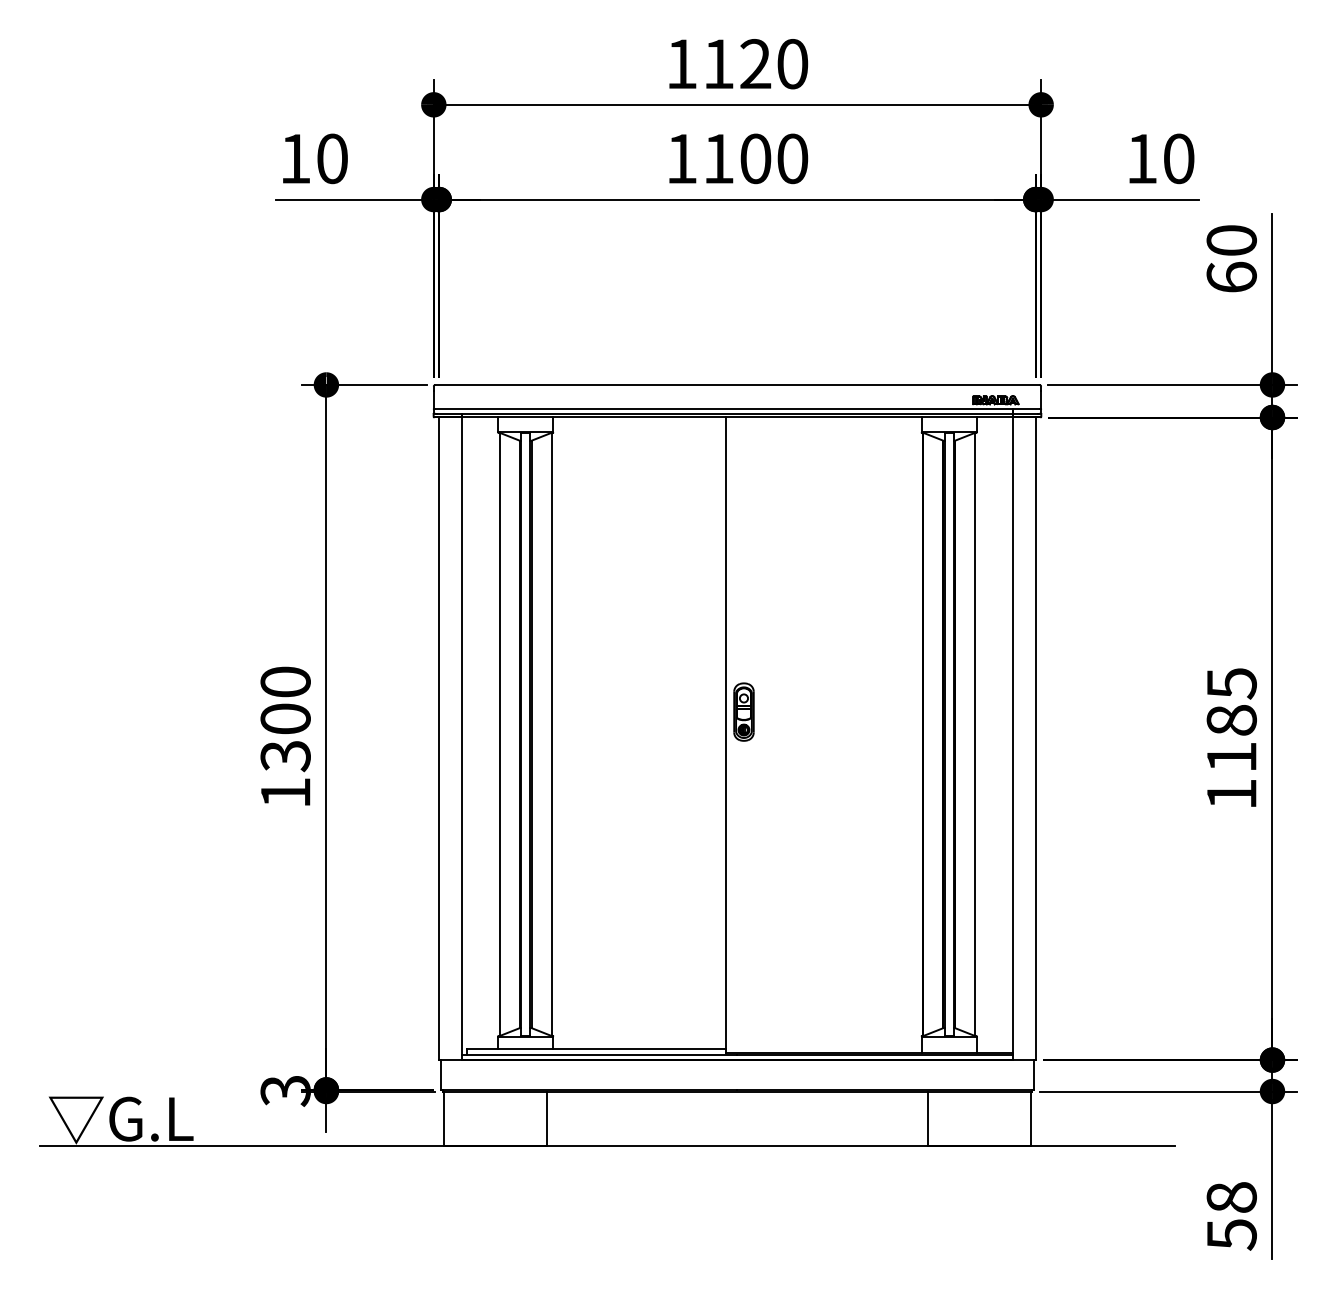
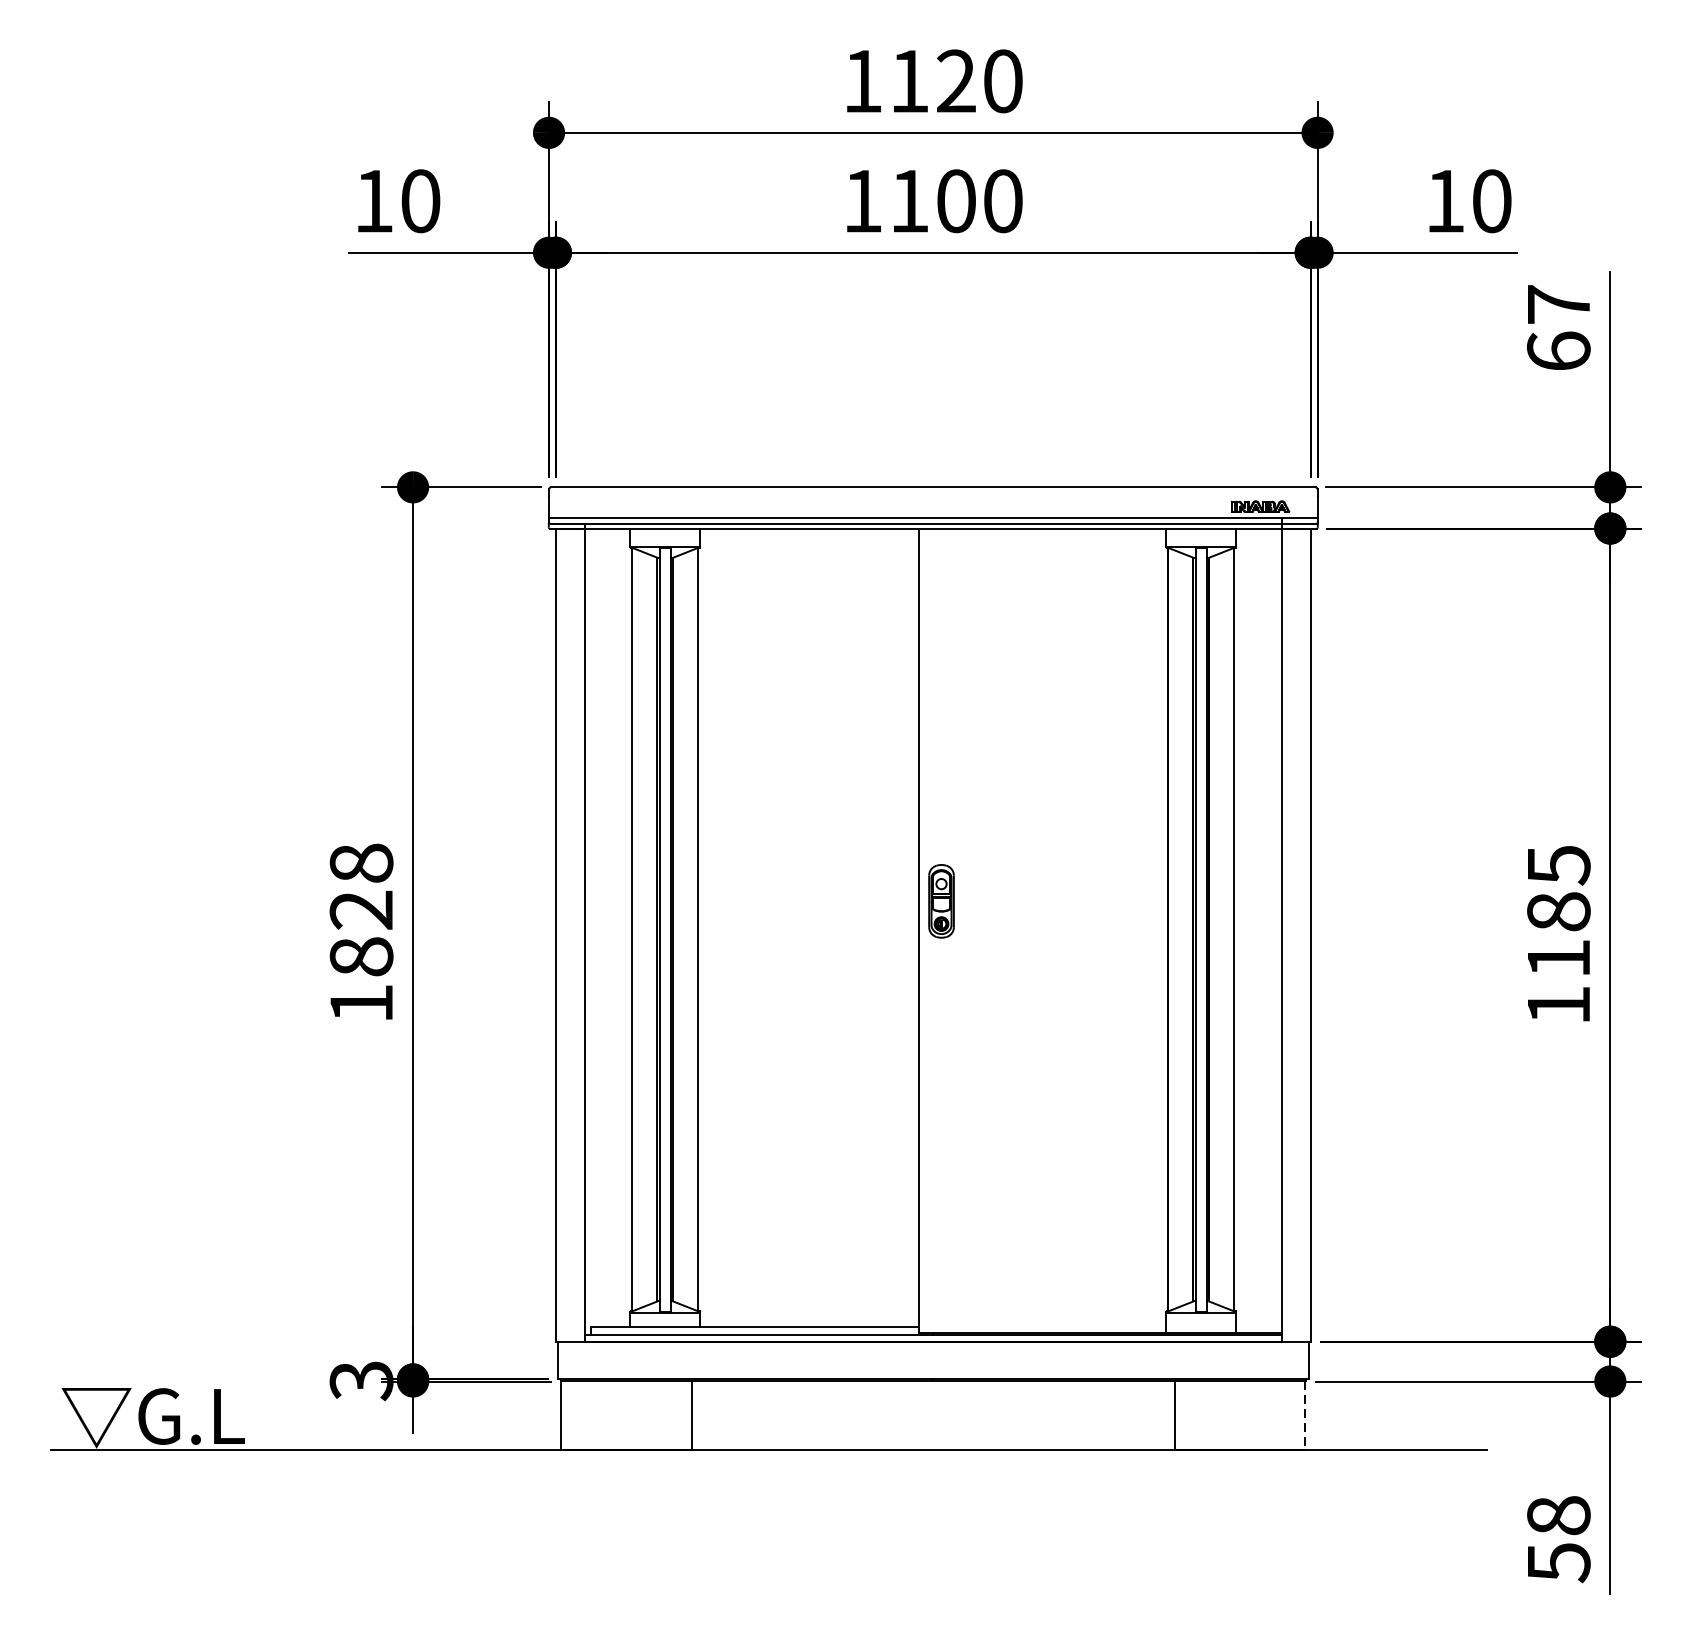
text: (1231, 240) -> (1558, 304), 60 -> 67
text: (285, 719) -> (361, 910), 1300 -> 1828
line: (1031, 1119) -> (1305, 1416), solid -> dashed

